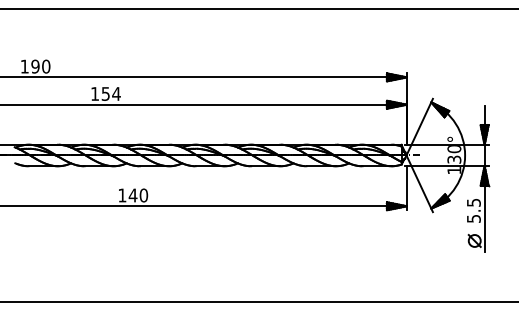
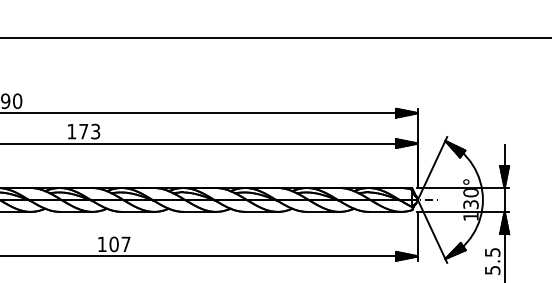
text: (110, 93) -> (88, 131), 154 -> 173
text: (138, 195) -> (120, 244), 140 -> 107

